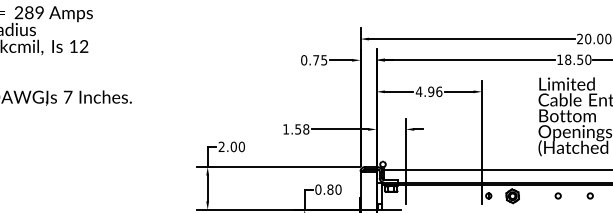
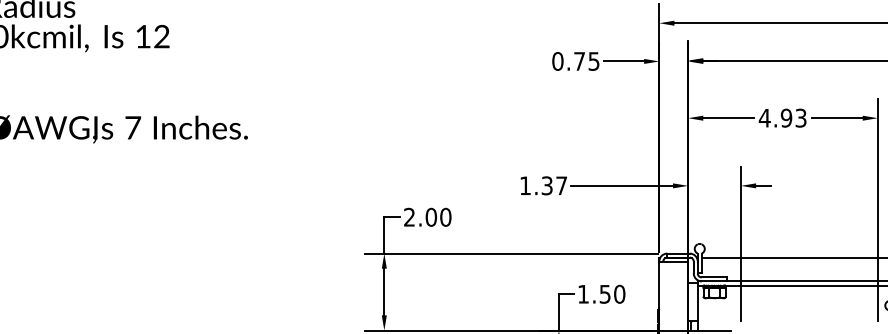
text: (439, 91) -> (801, 117), 4.96 -> 4.93
text: (302, 129) -> (554, 185), 1.58 -> 1.37
text: (324, 189) -> (594, 293), 0.80 -> 1.50

